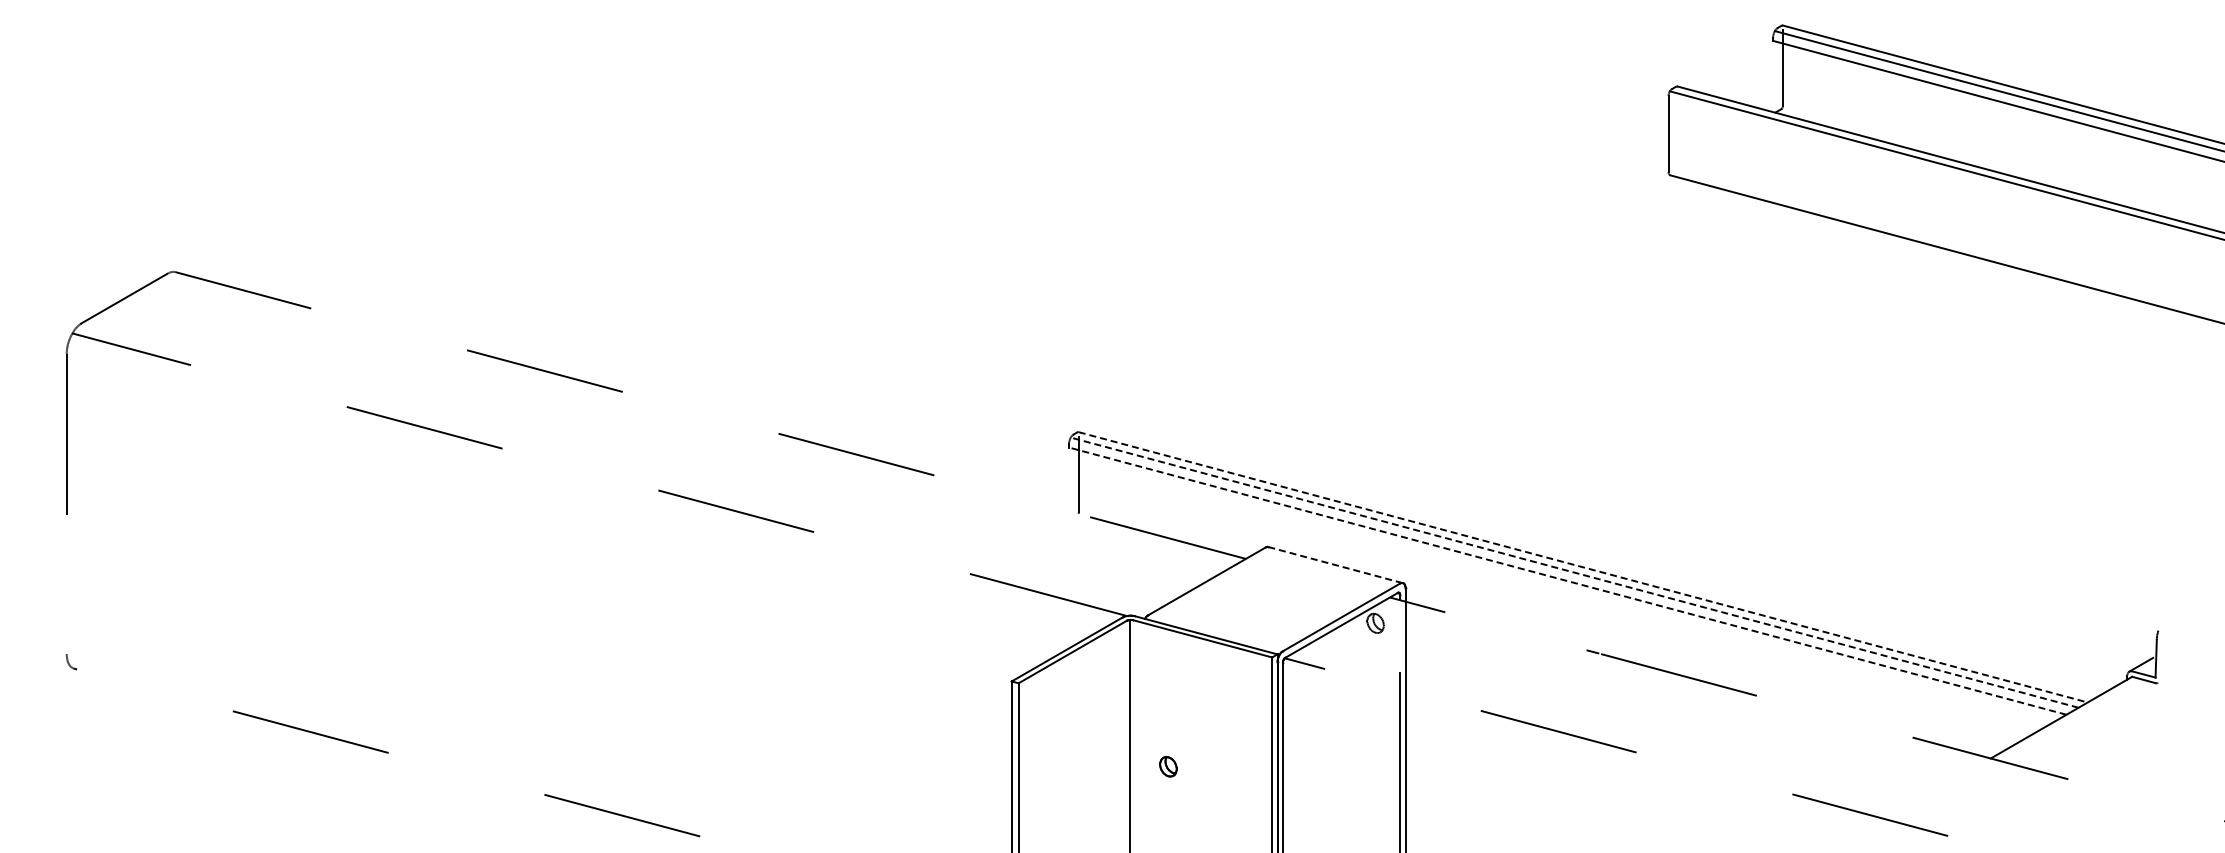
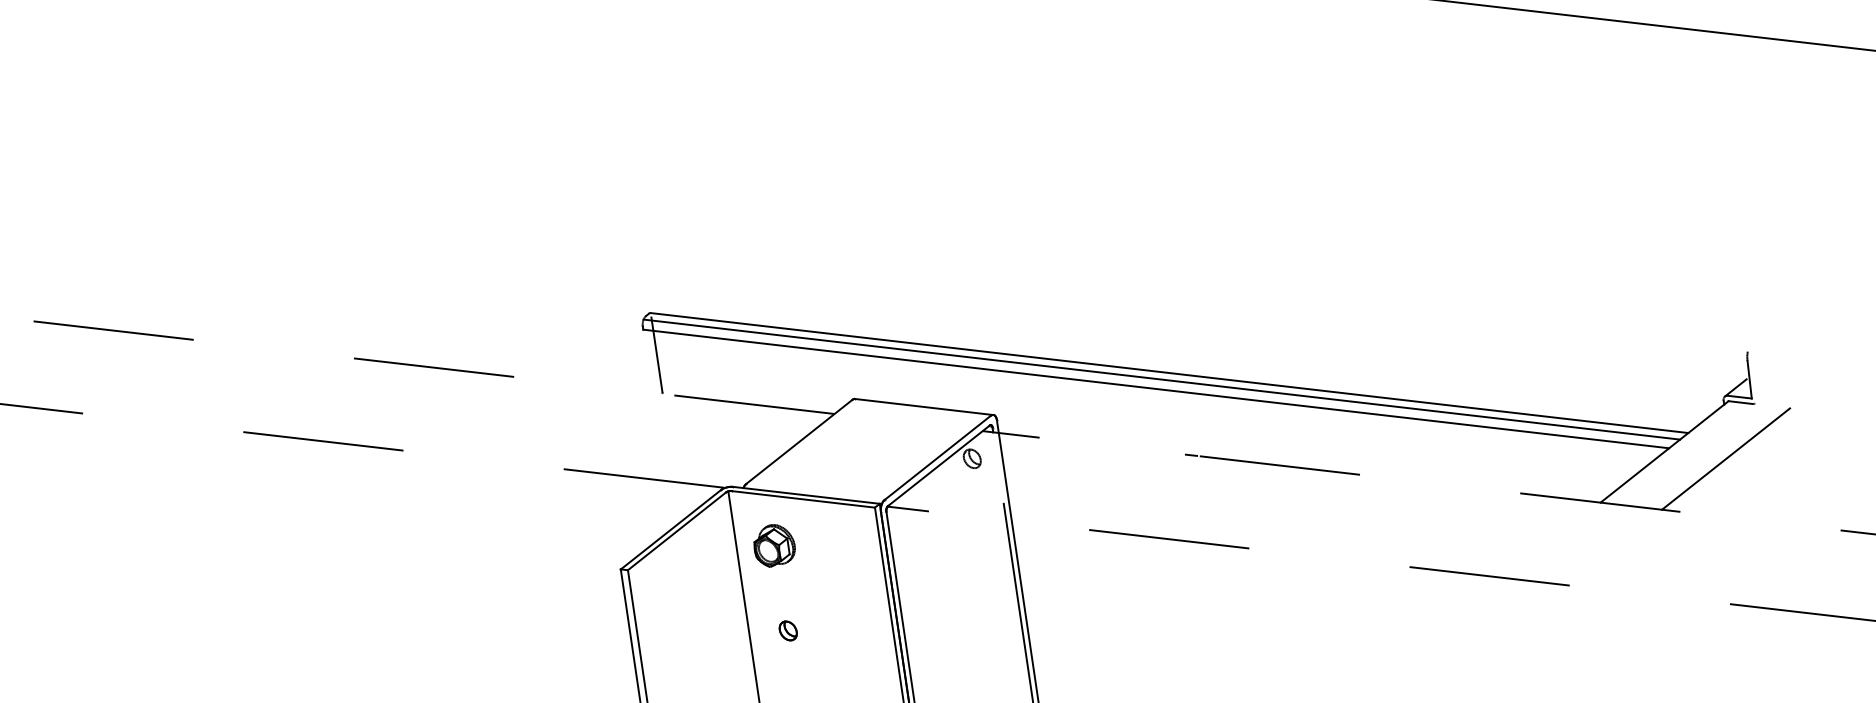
line: (1335, 565) -> (924, 407), dashed -> solid
line: (1583, 567) -> (1169, 373), dashed -> solid
line: (1574, 572) -> (1161, 379), dashed -> solid
line: (1567, 581) -> (1156, 389), dashed -> solid
part: (1167, 679) -> (774, 544), added
line: (2120, 733) -> (1725, 458), added

